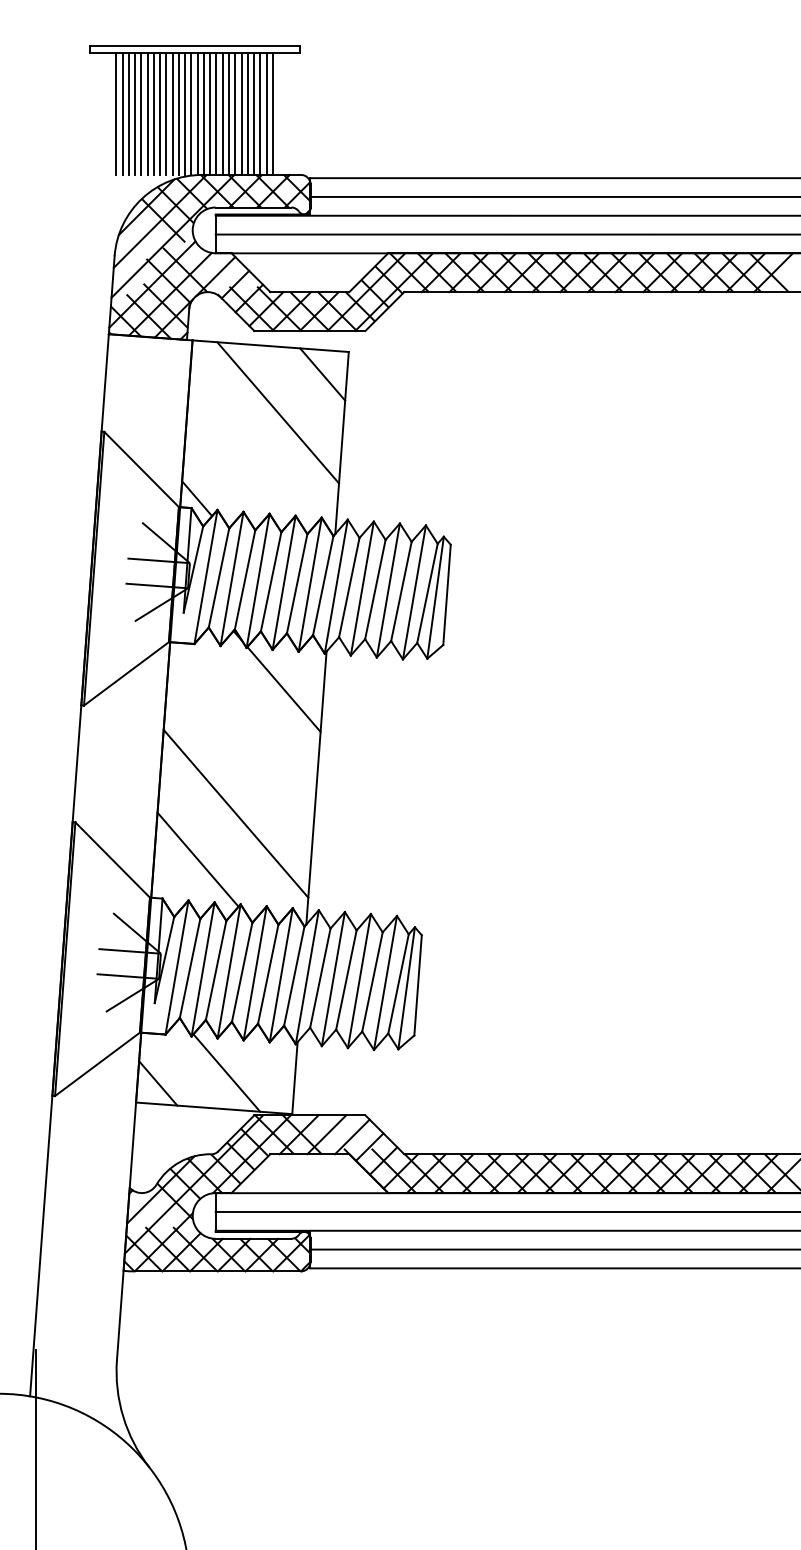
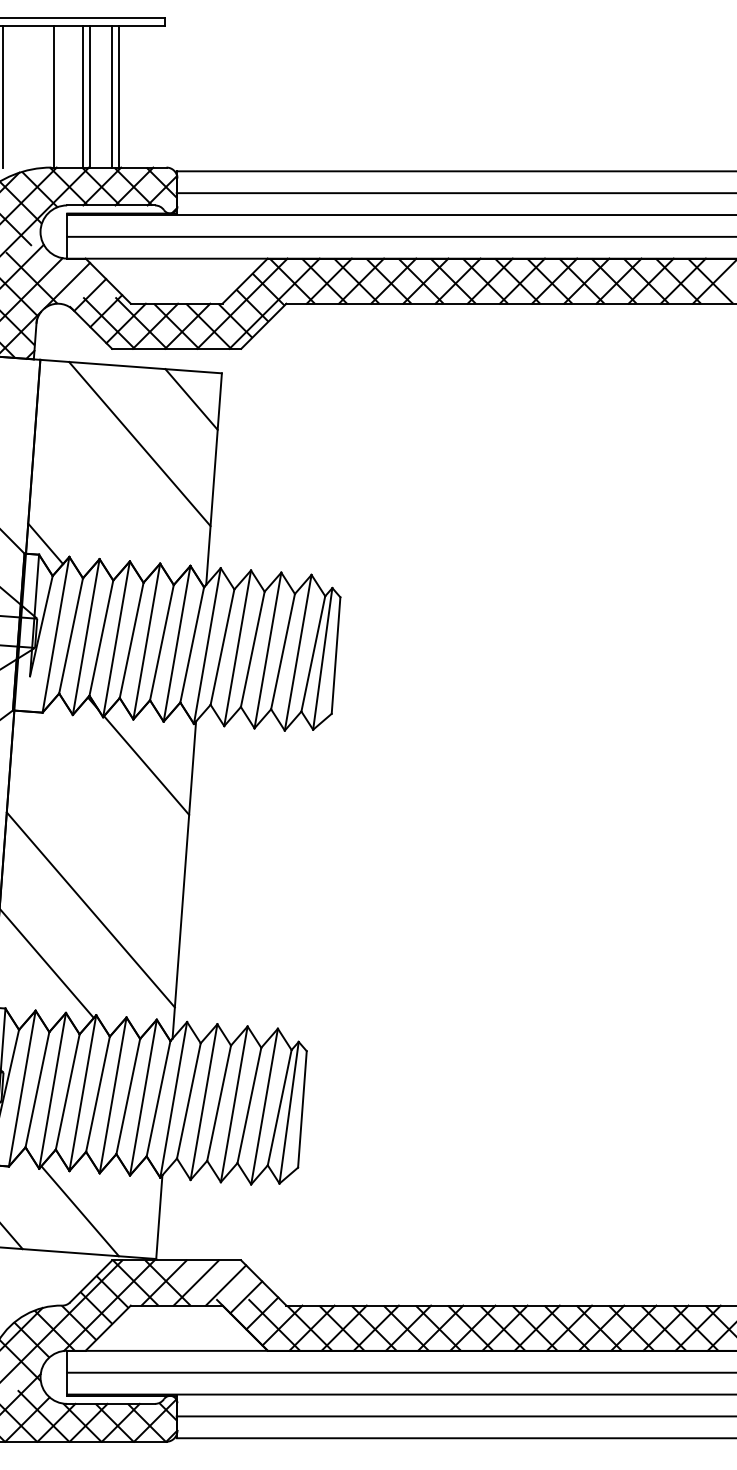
line: (166, 113) -> (10, 96), removed
line: (172, 113) -> (17, 96), removed
line: (178, 113) -> (24, 96), removed
line: (185, 113) -> (32, 96), removed
line: (191, 113) -> (39, 96), removed
line: (197, 113) -> (46, 96), removed
line: (210, 113) -> (61, 96), removed
line: (216, 113) -> (68, 96), removed
line: (222, 113) -> (75, 96), removed
line: (241, 113) -> (97, 96), removed
line: (247, 113) -> (104, 96), removed
line: (266, 113) -> (126, 96), removed
line: (272, 113) -> (133, 96), removed

